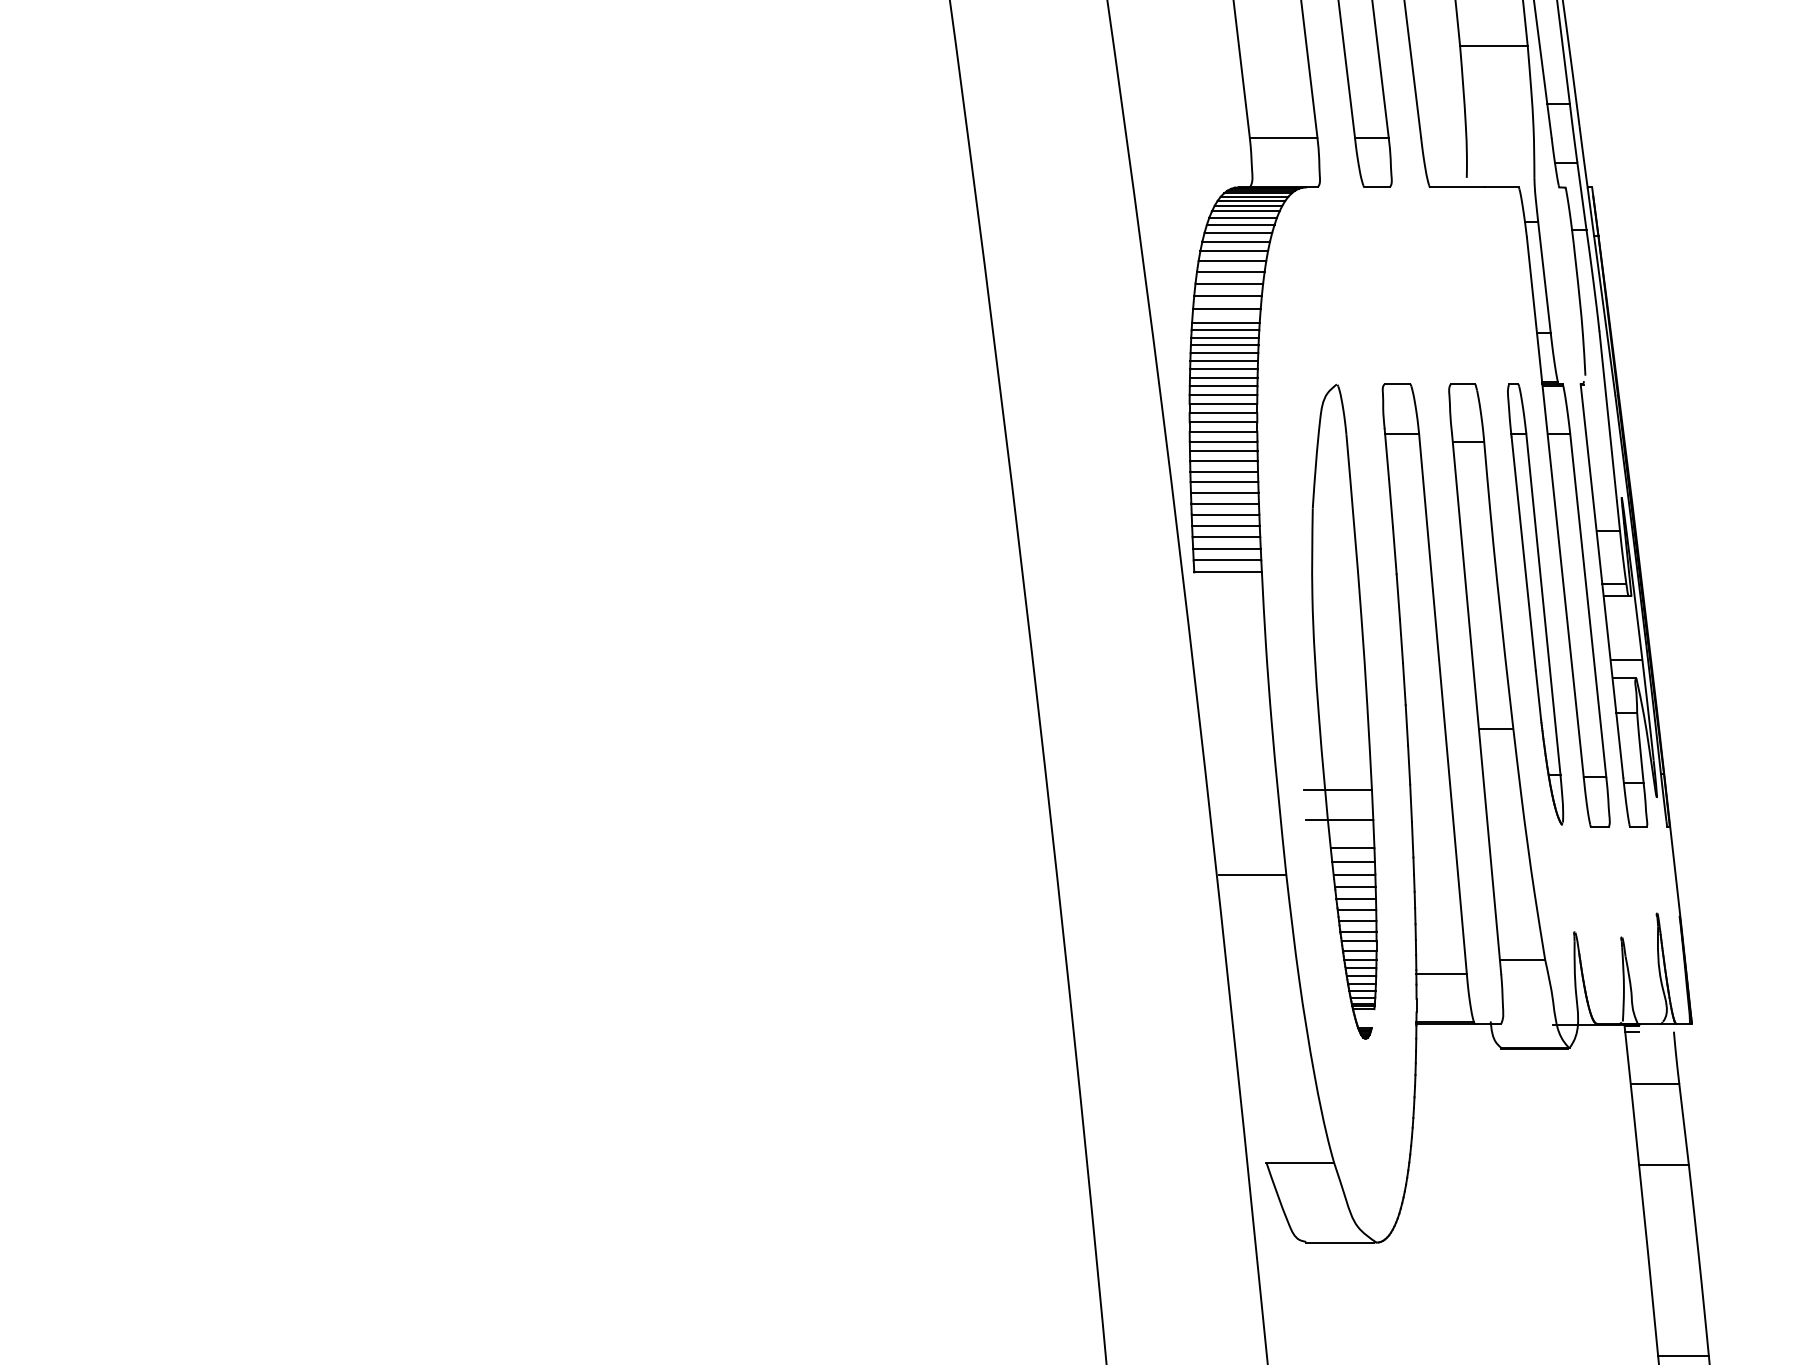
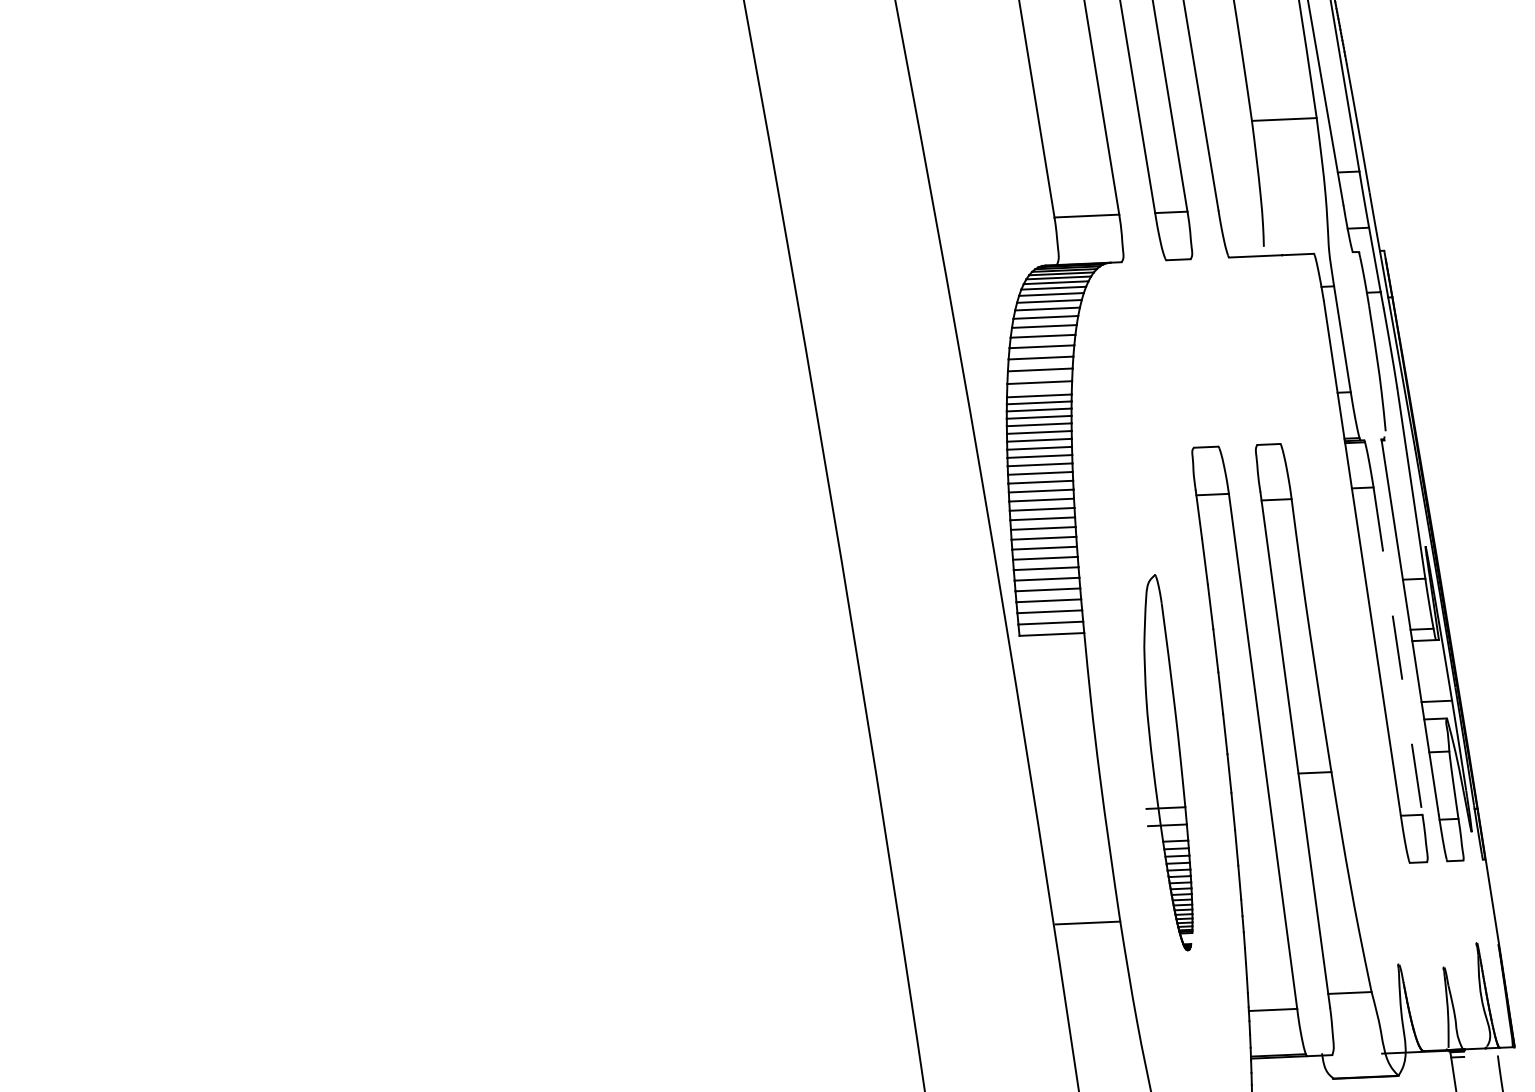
part: (1535, 604) -> (1347, 652), removed
line: (1588, 605) -> (1398, 651), solid -> dashed
part: (1340, 711) -> (1165, 762), size x0.6

